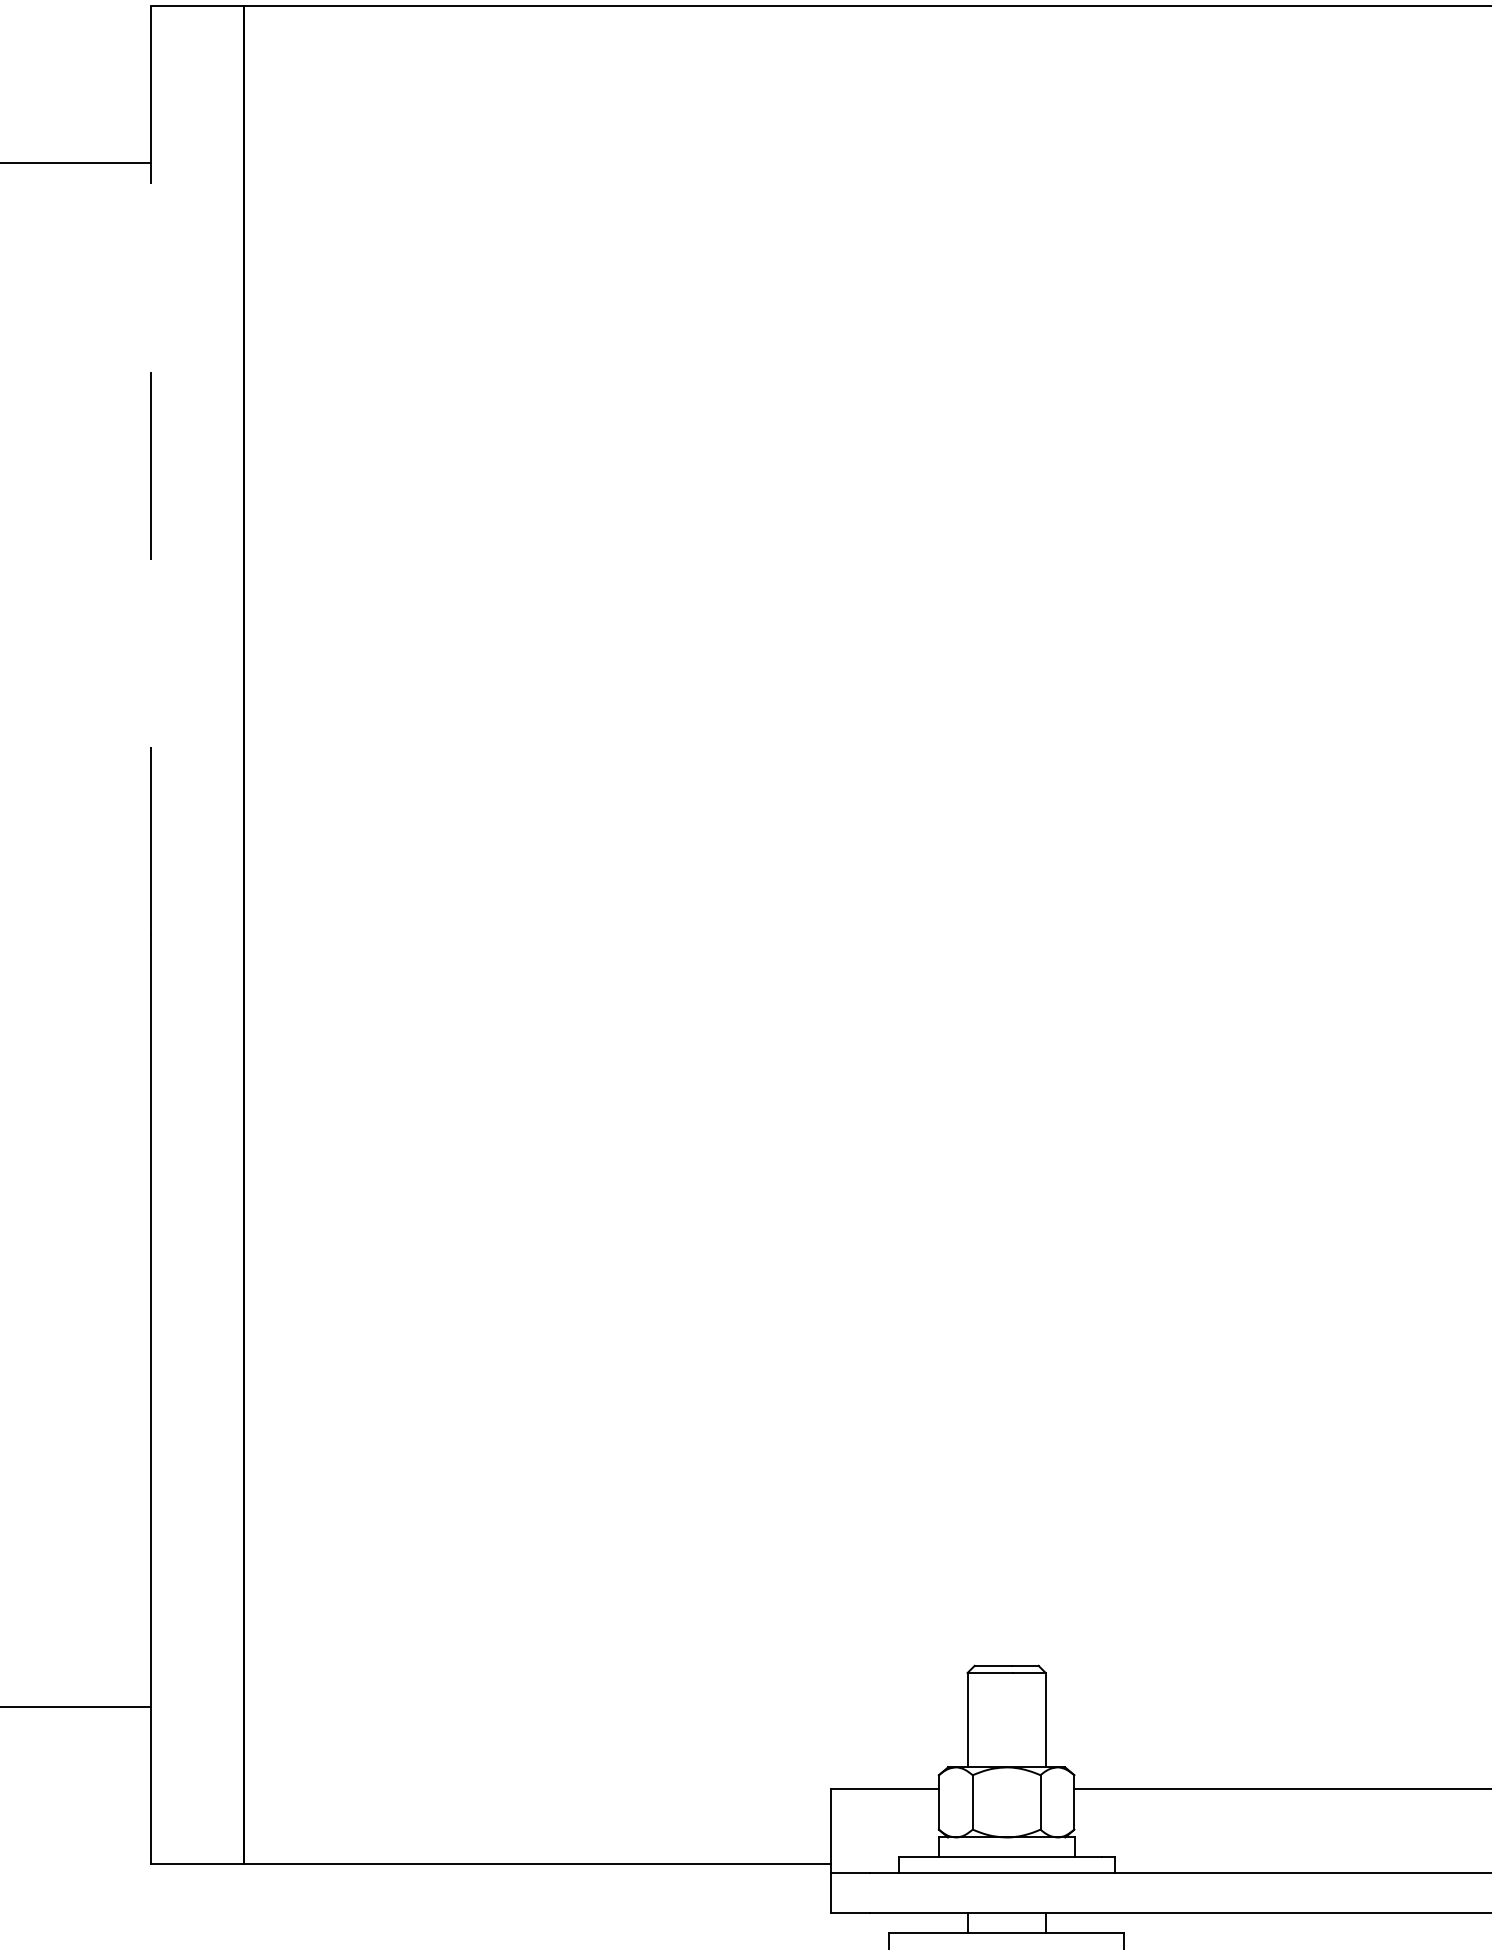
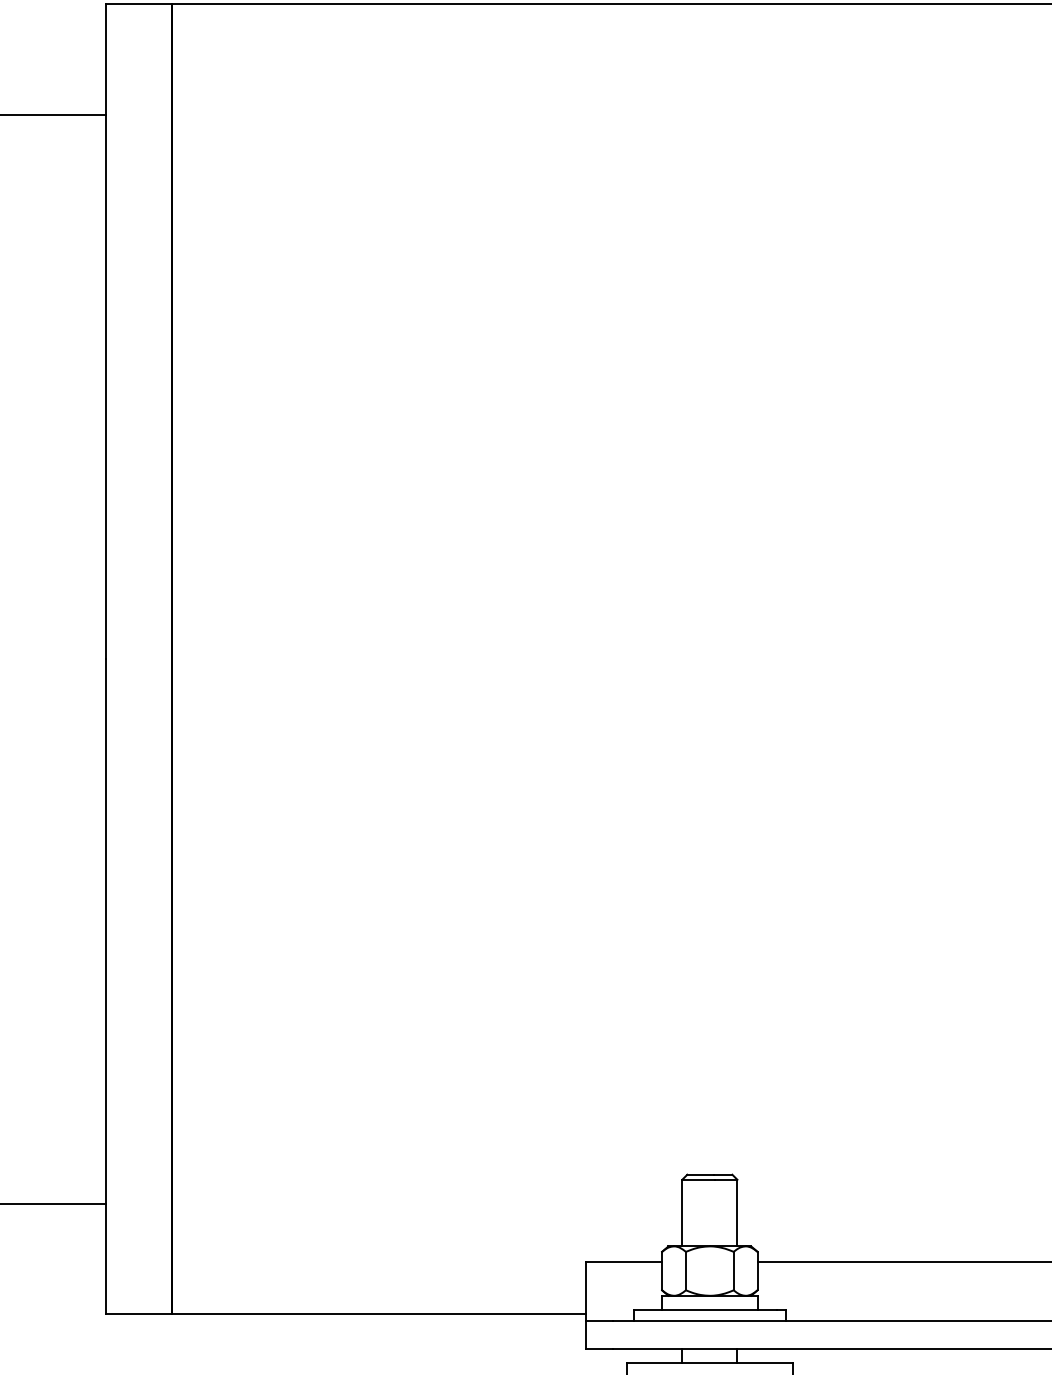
line: (151, 470) -> (106, 331), dashed -> solid

